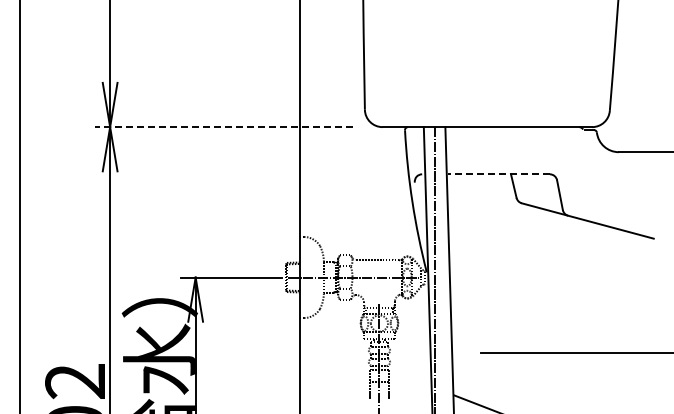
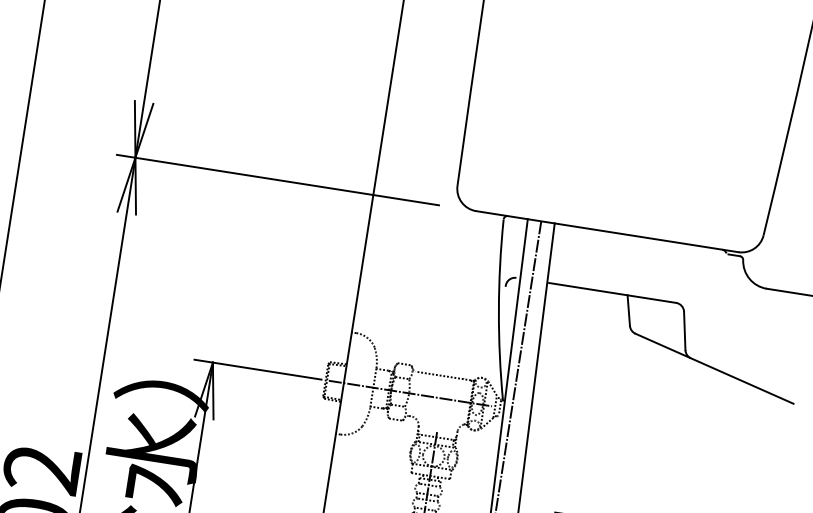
line: (224, 127) -> (278, 180), dashed -> solid
line: (499, 174) -> (613, 293), dashed -> solid

